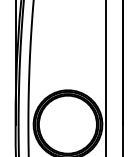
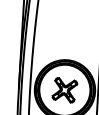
part: (67, 124) -> (64, 90), added

